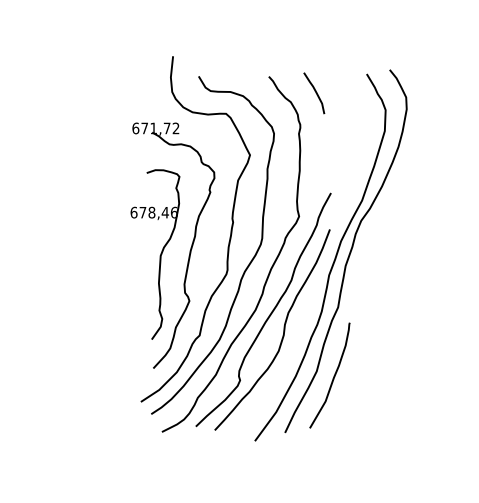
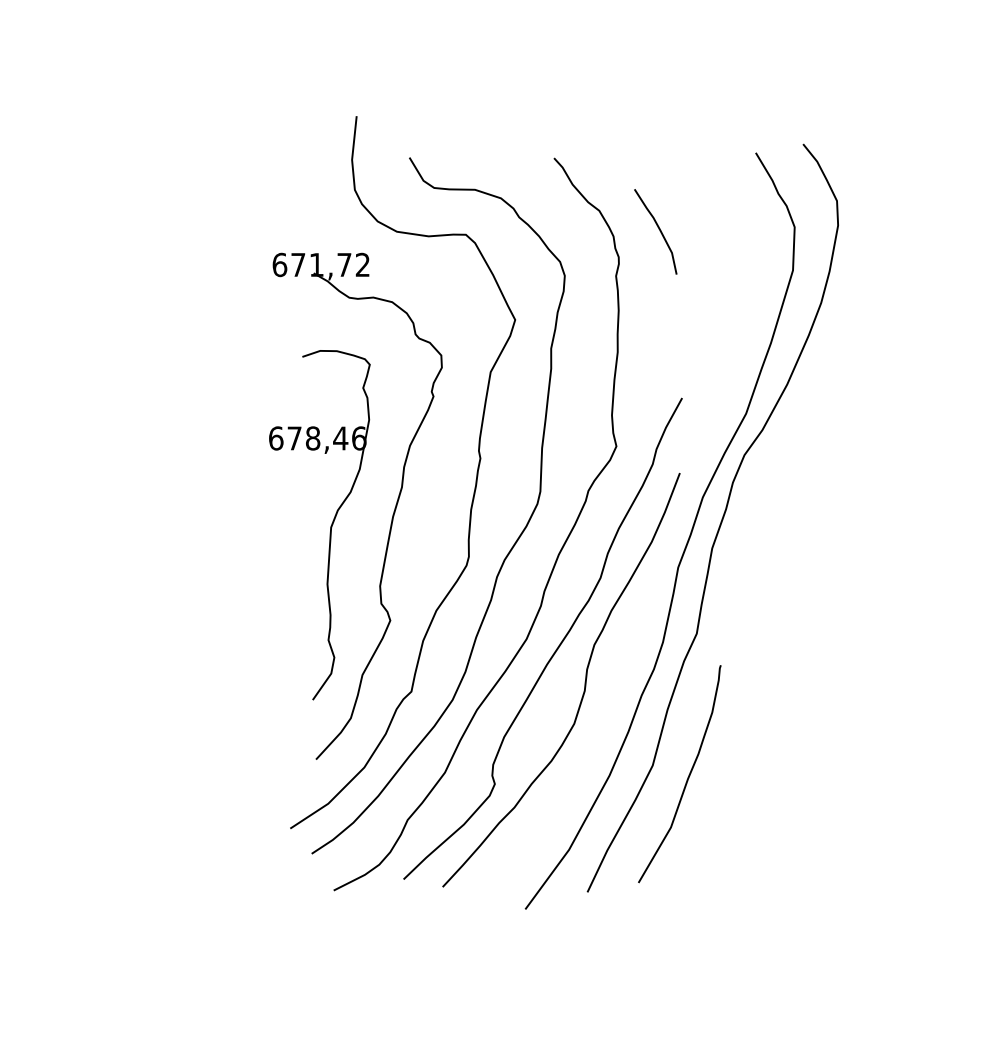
curve: (315, 93) -> (658, 232), moved

